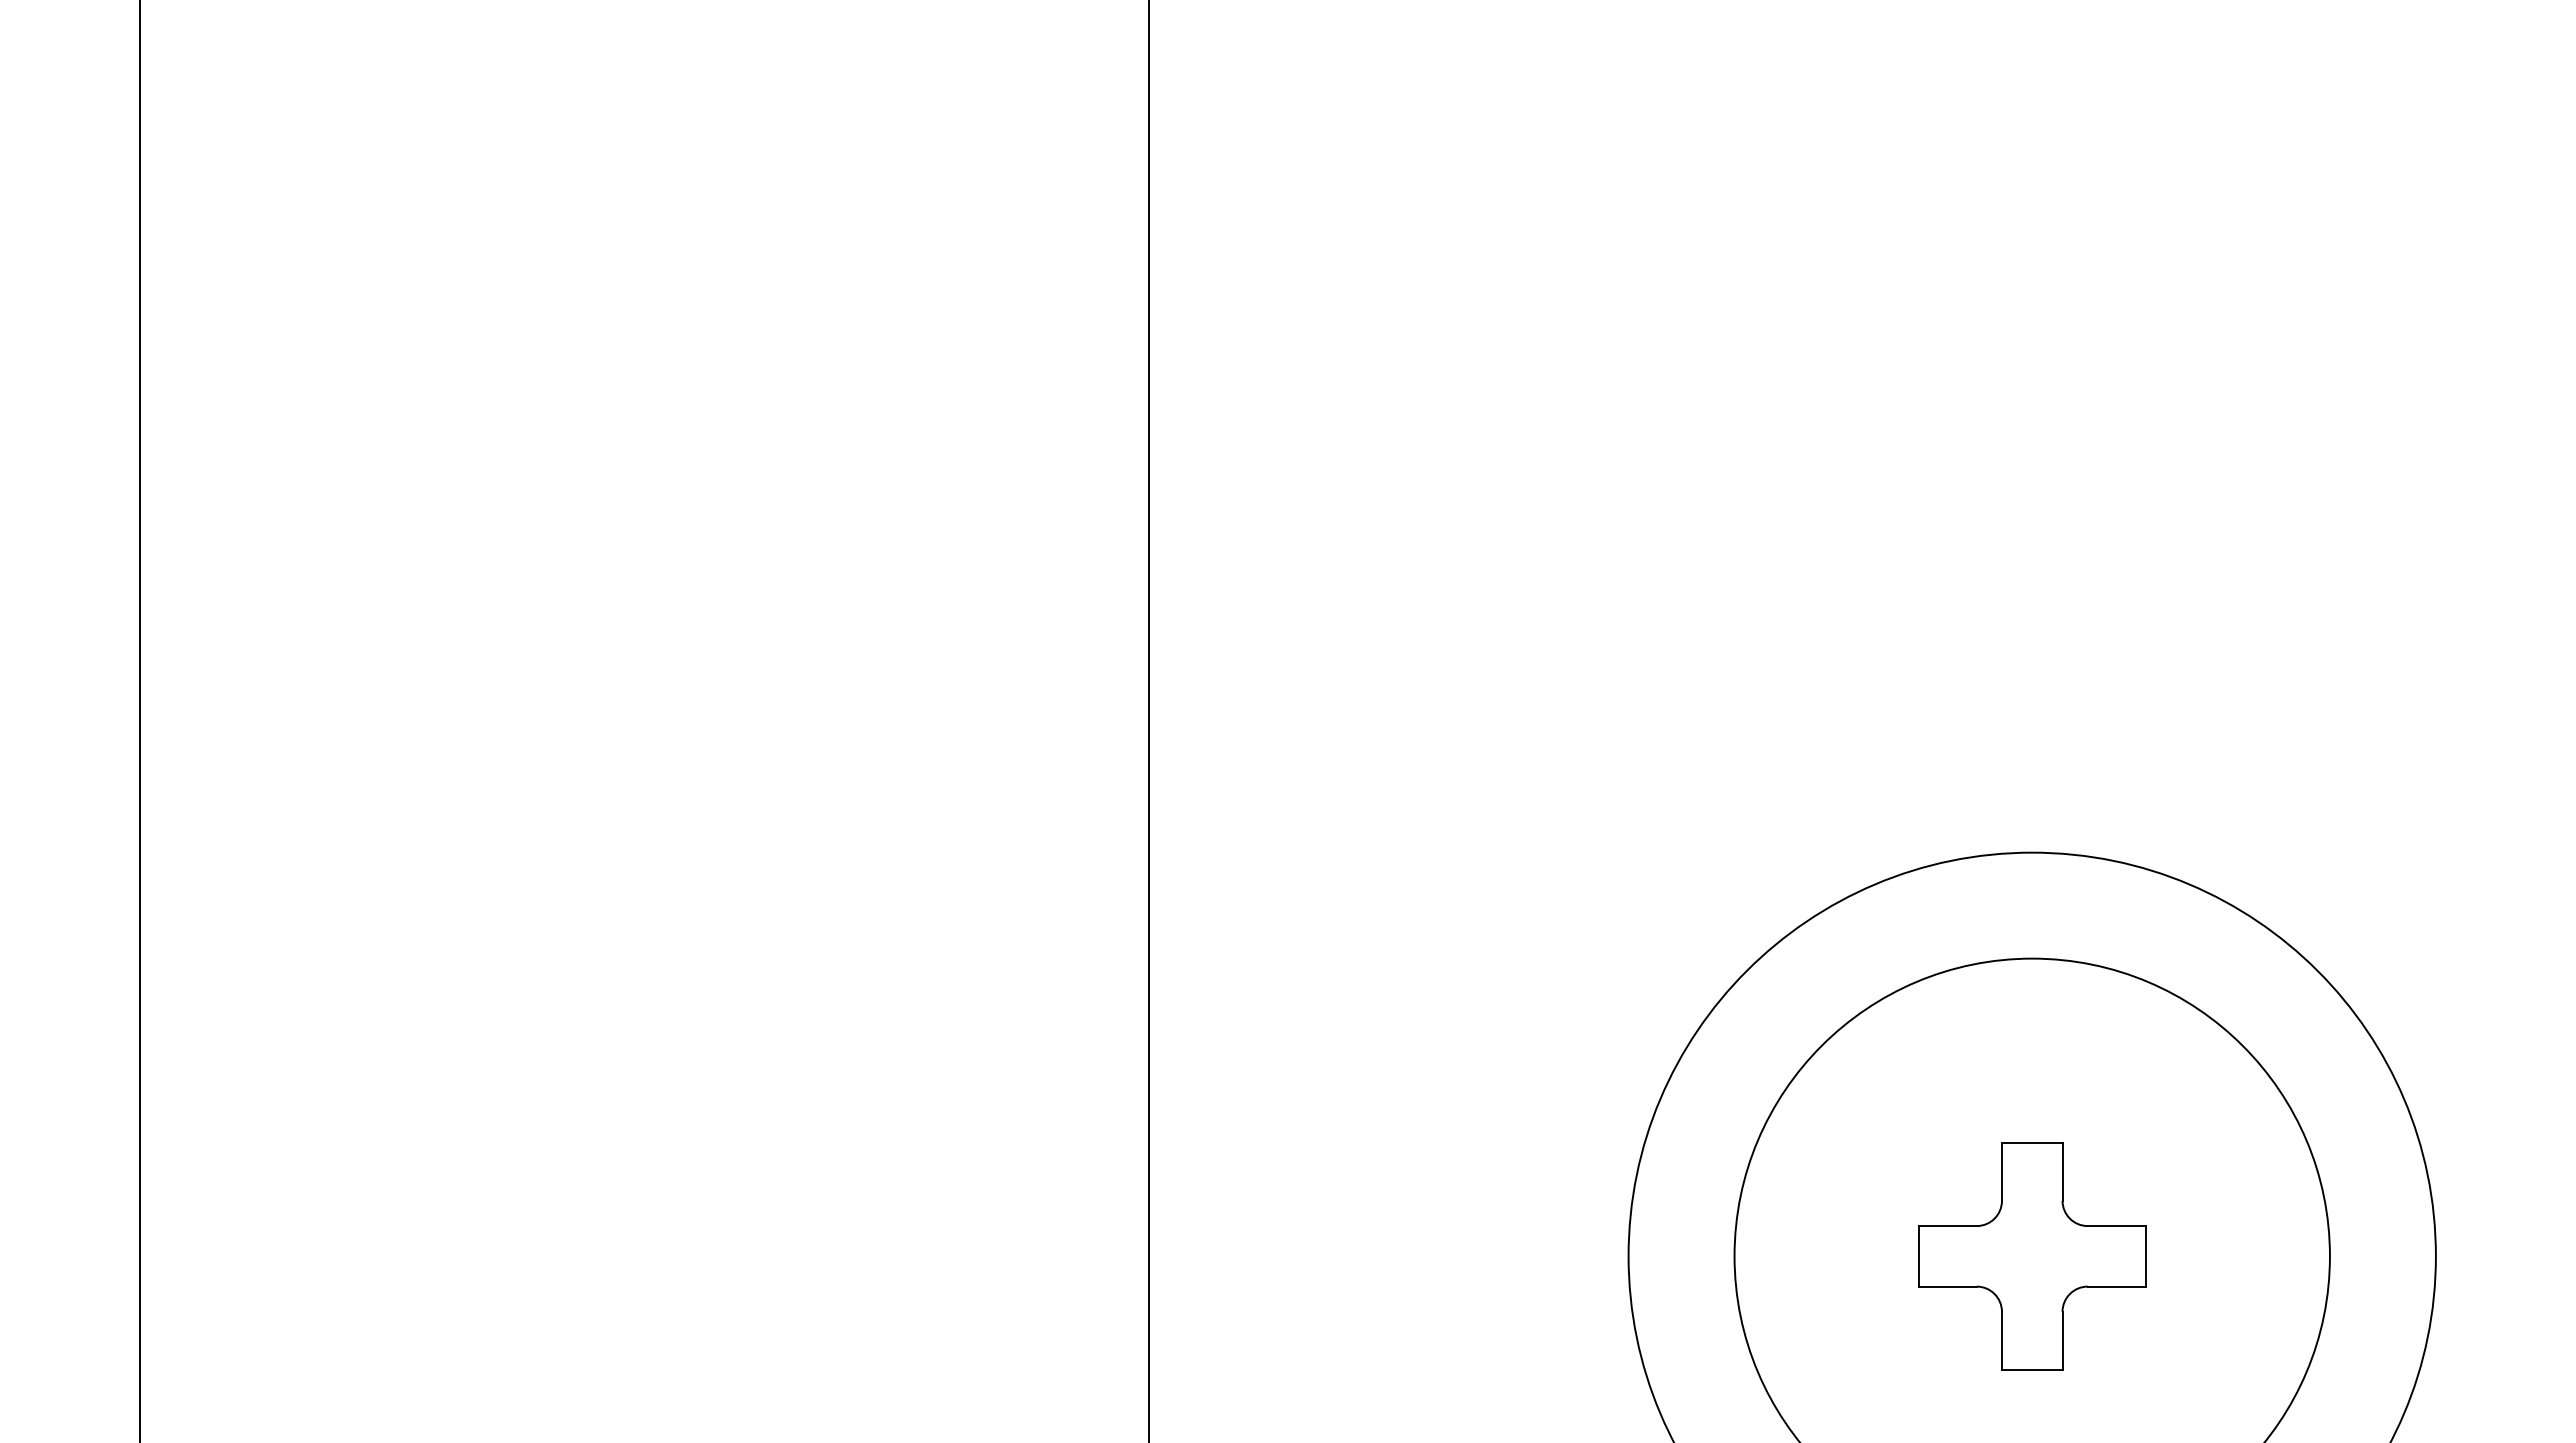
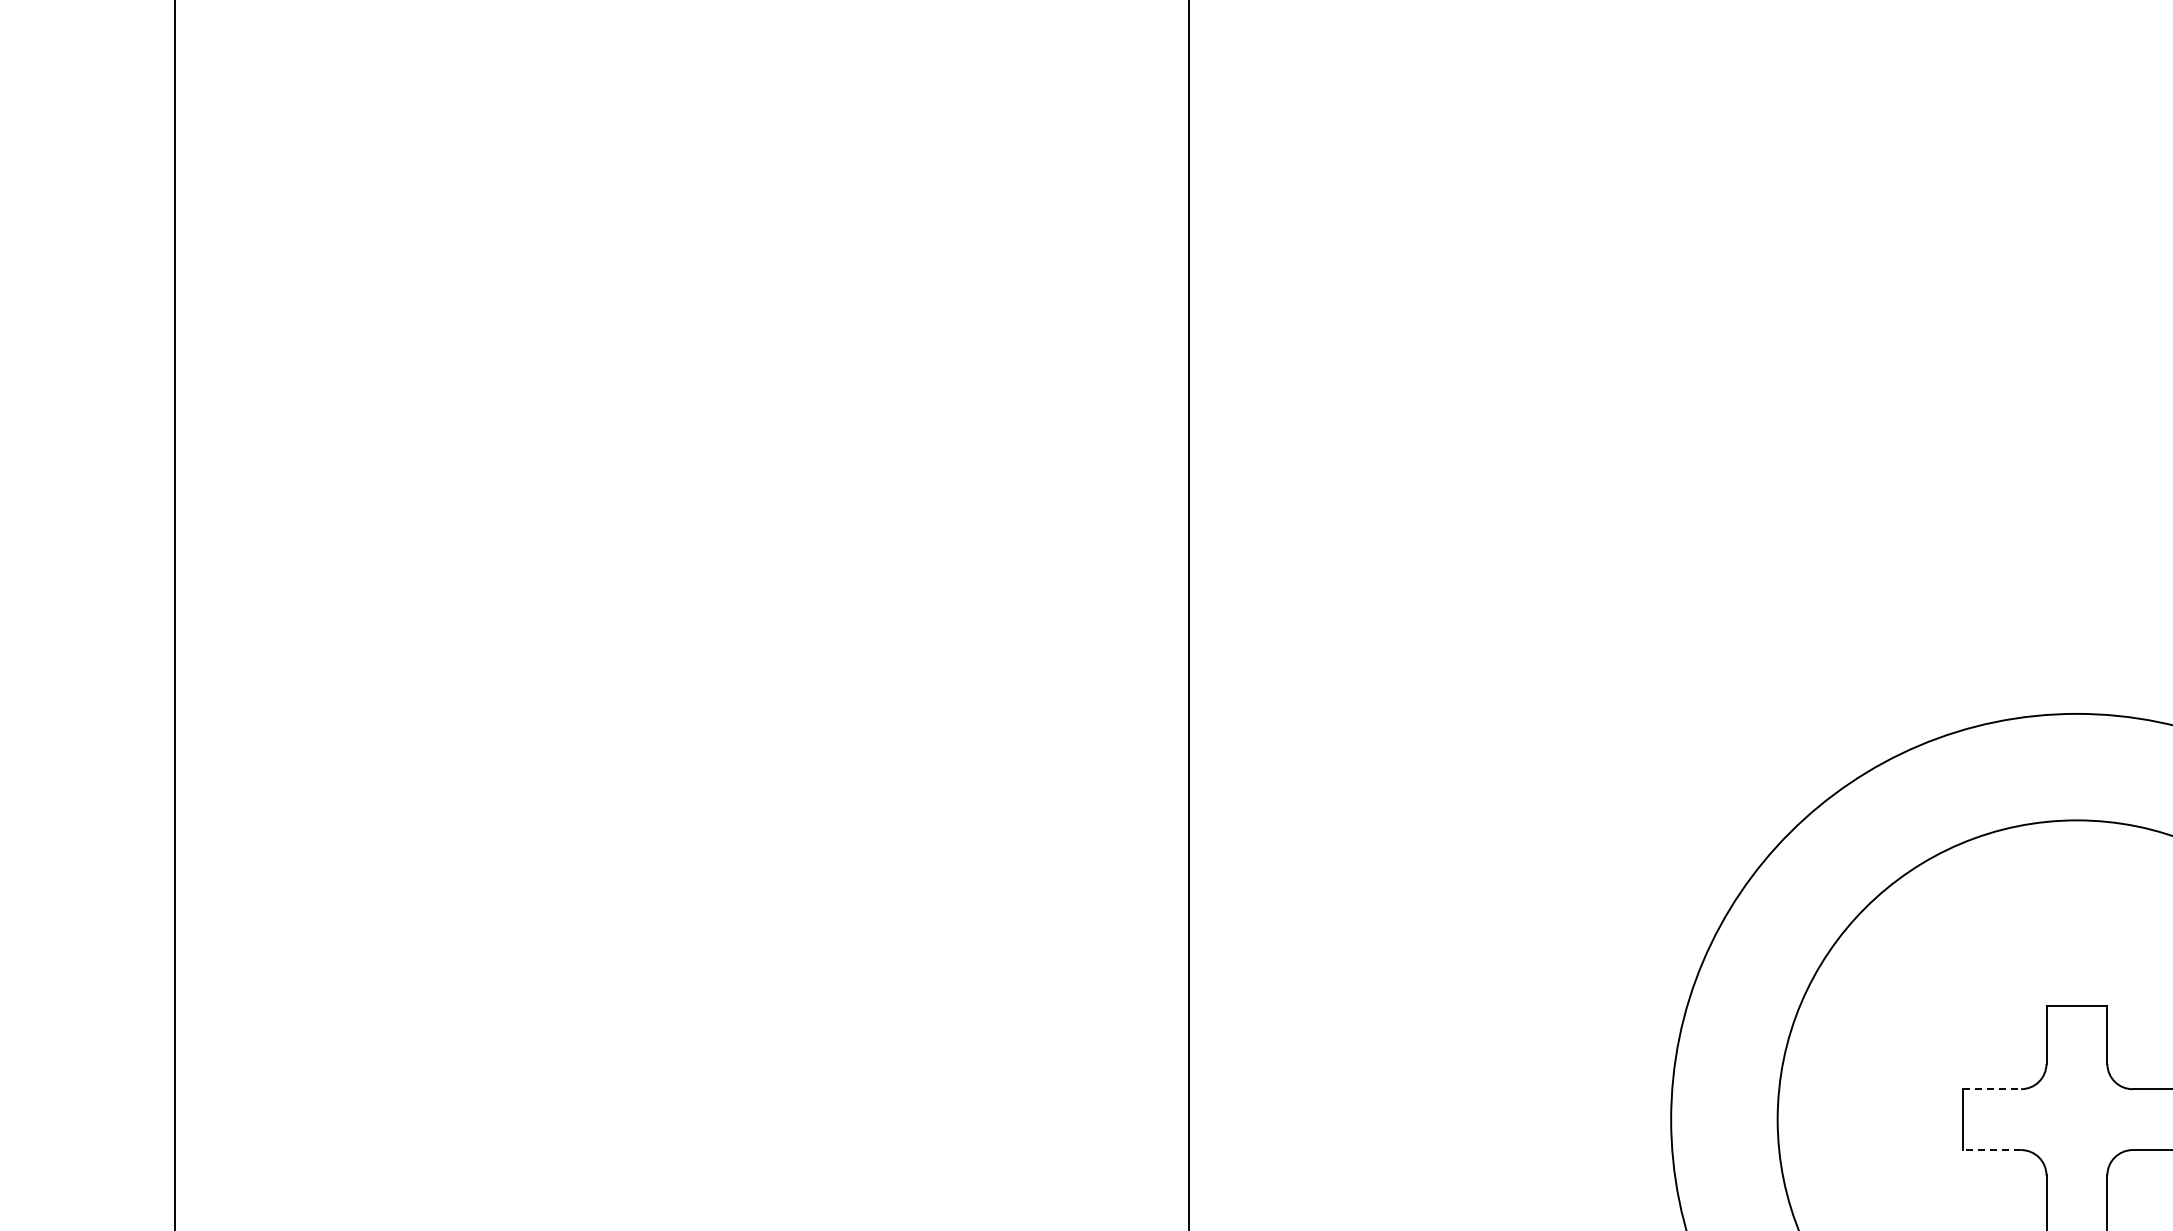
line: (1948, 1226) -> (1992, 1089), solid -> dashed
line: (1947, 1286) -> (1991, 1149), solid -> dashed

